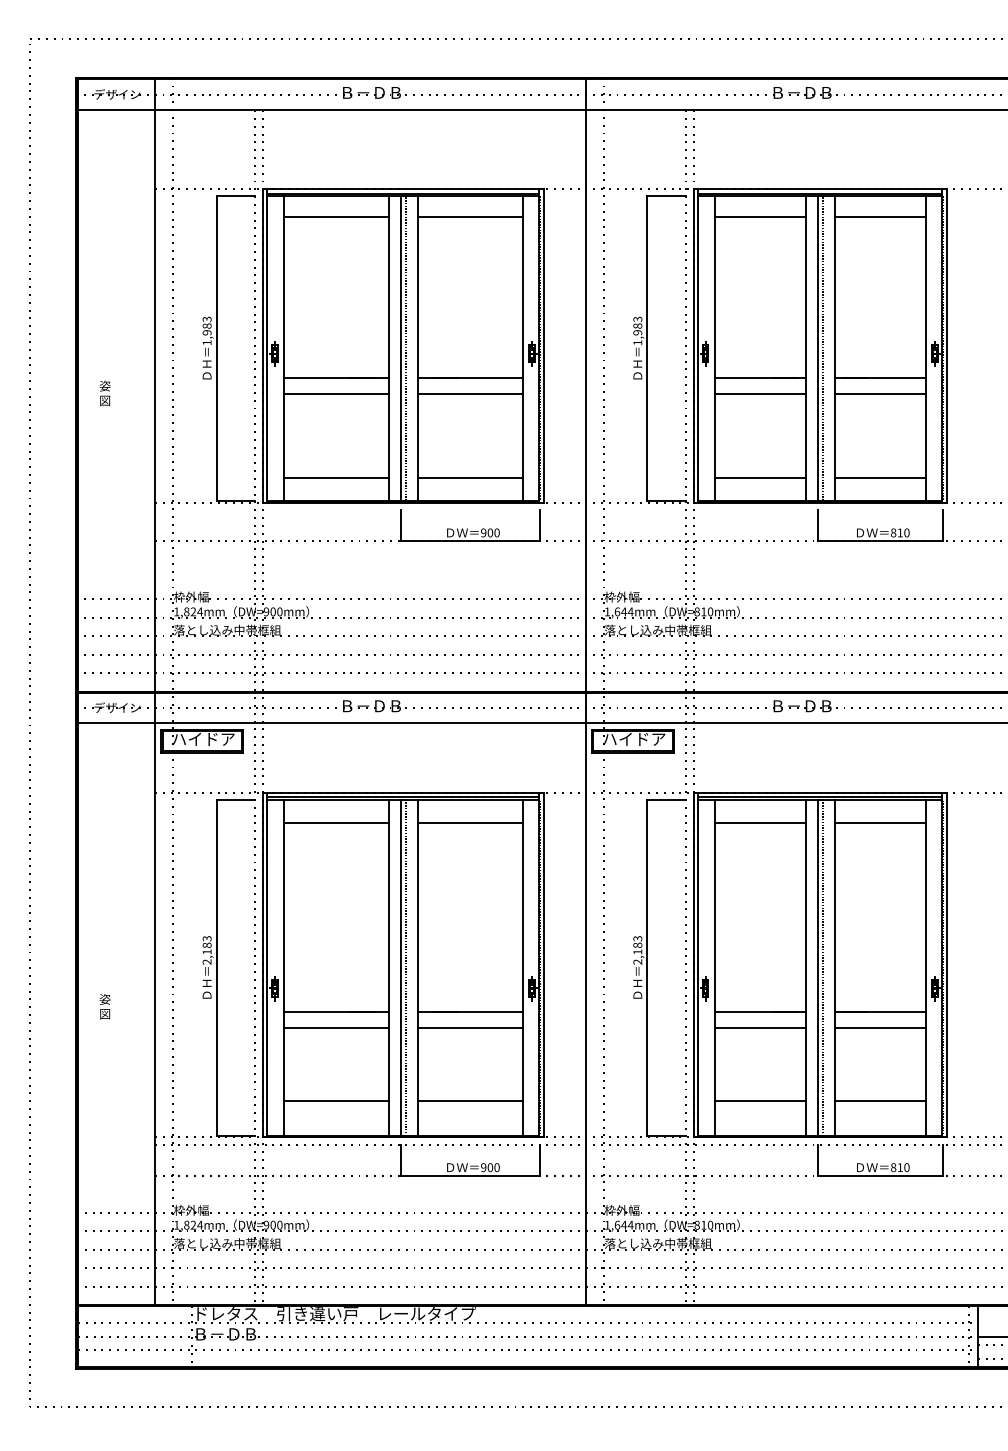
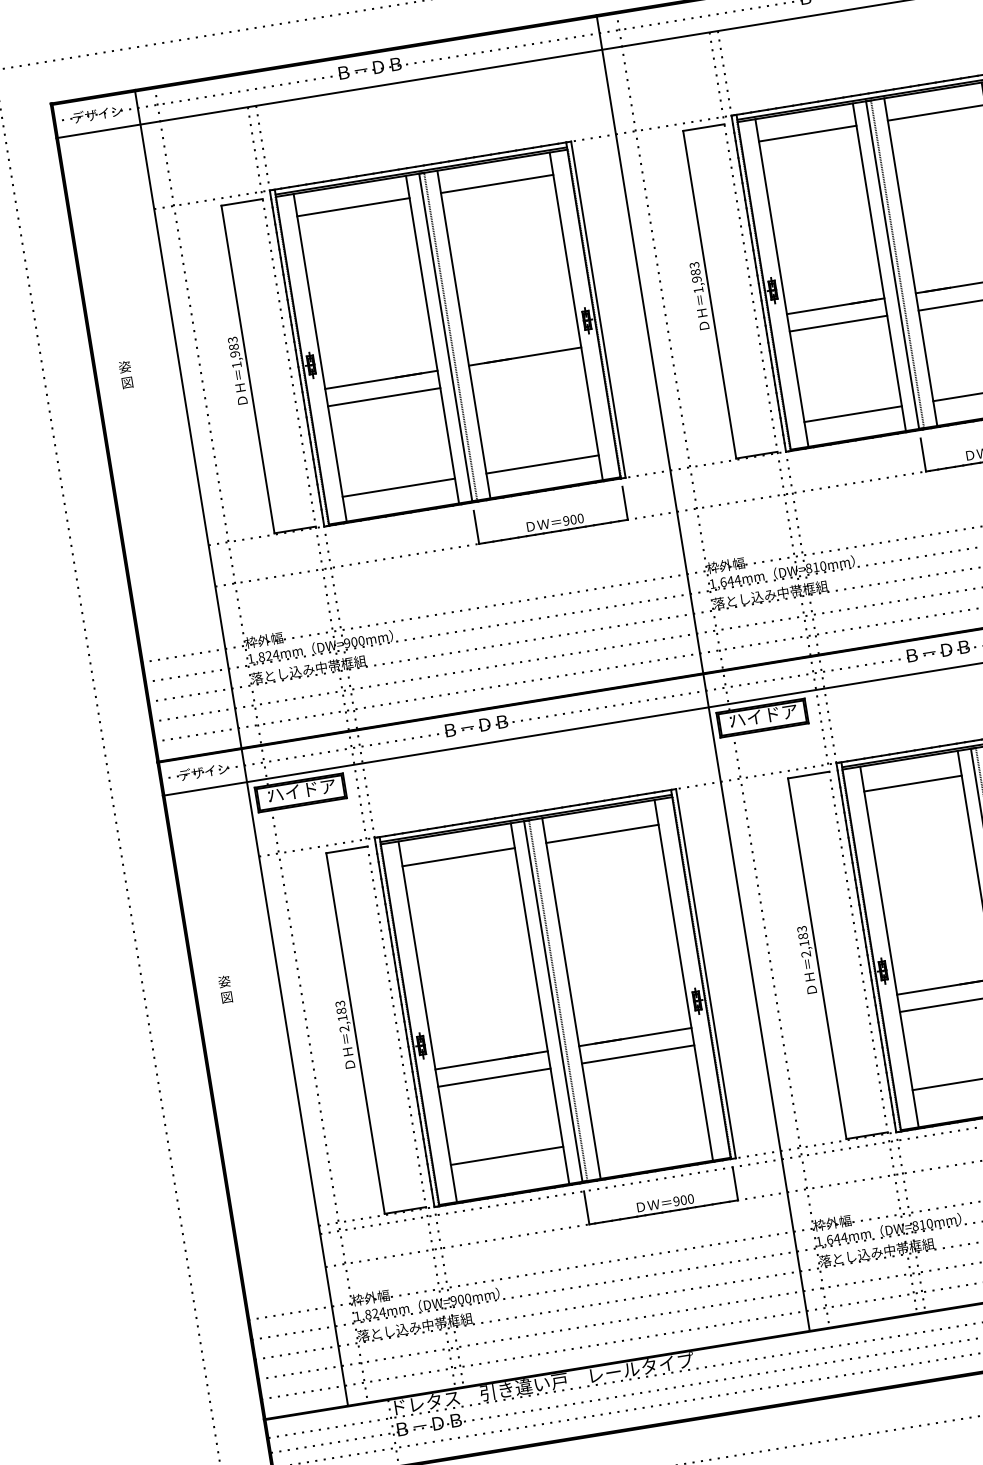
text: (104, 393) -> (125, 375), moved
line: (470, 393) -> (527, 373), removed
text: (104, 1006) -> (225, 989), moved
line: (470, 1101) -> (650, 1132), removed

